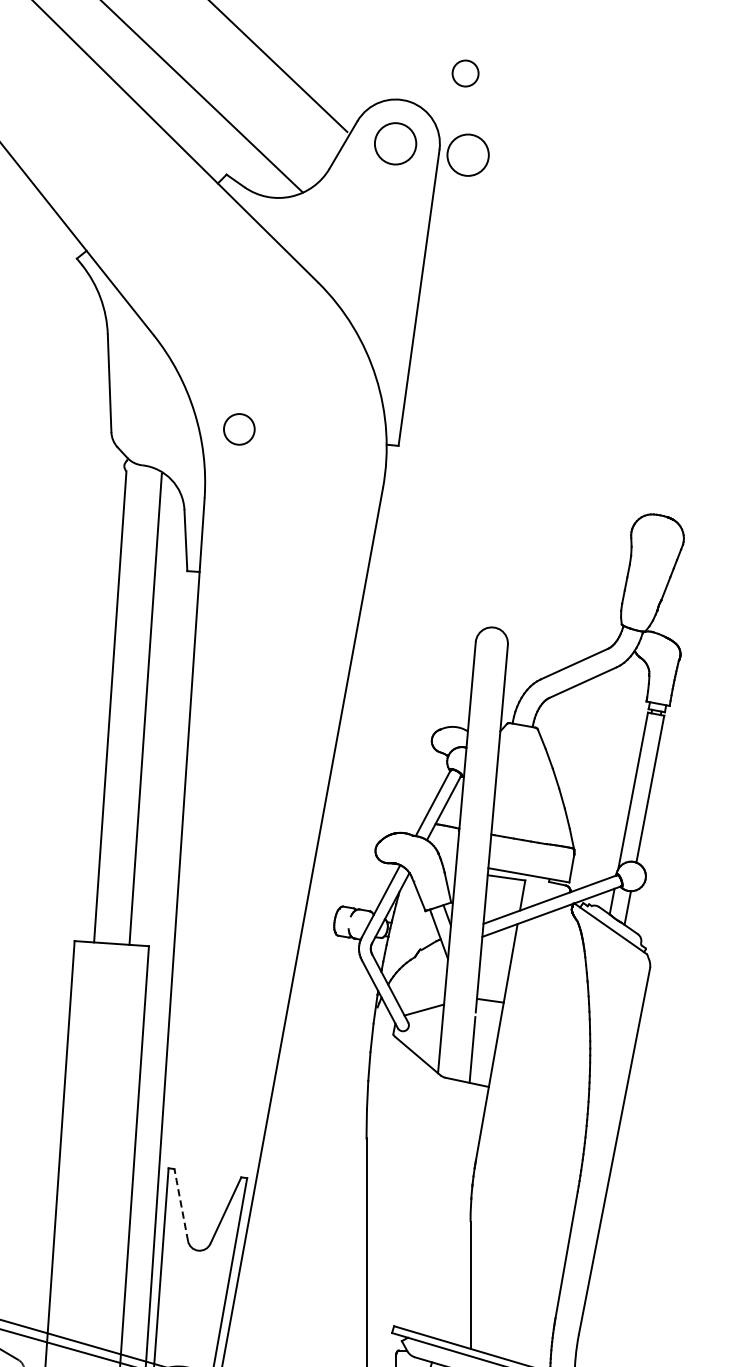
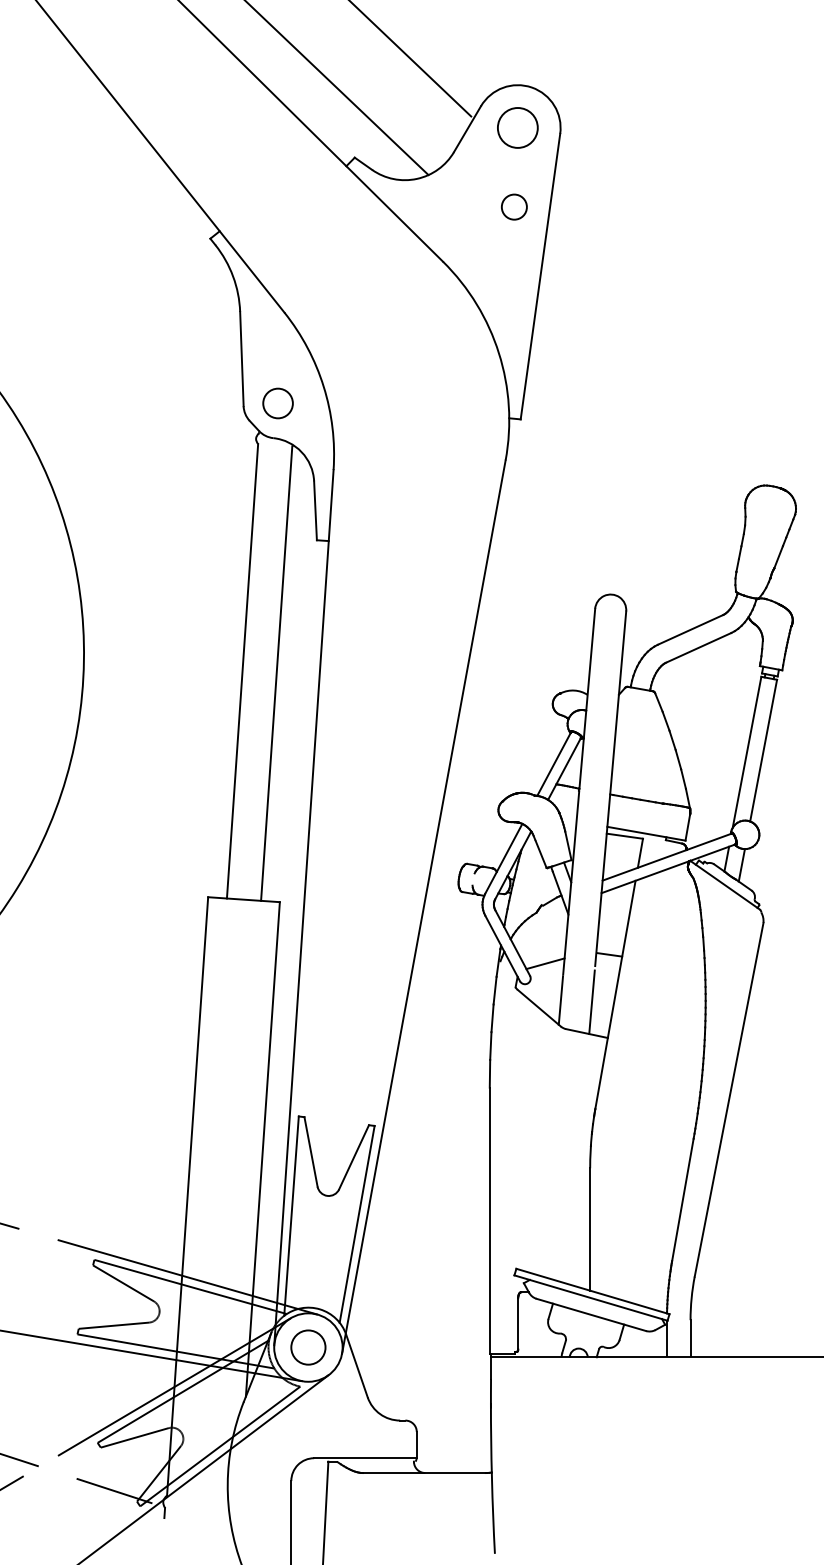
circle: (465, 72) -> (514, 206), moved
circle: (467, 154) -> (587, 138), removed
circle: (238, 429) -> (277, 403), moved
line: (180, 1204) -> (310, 1151), dashed -> solid

